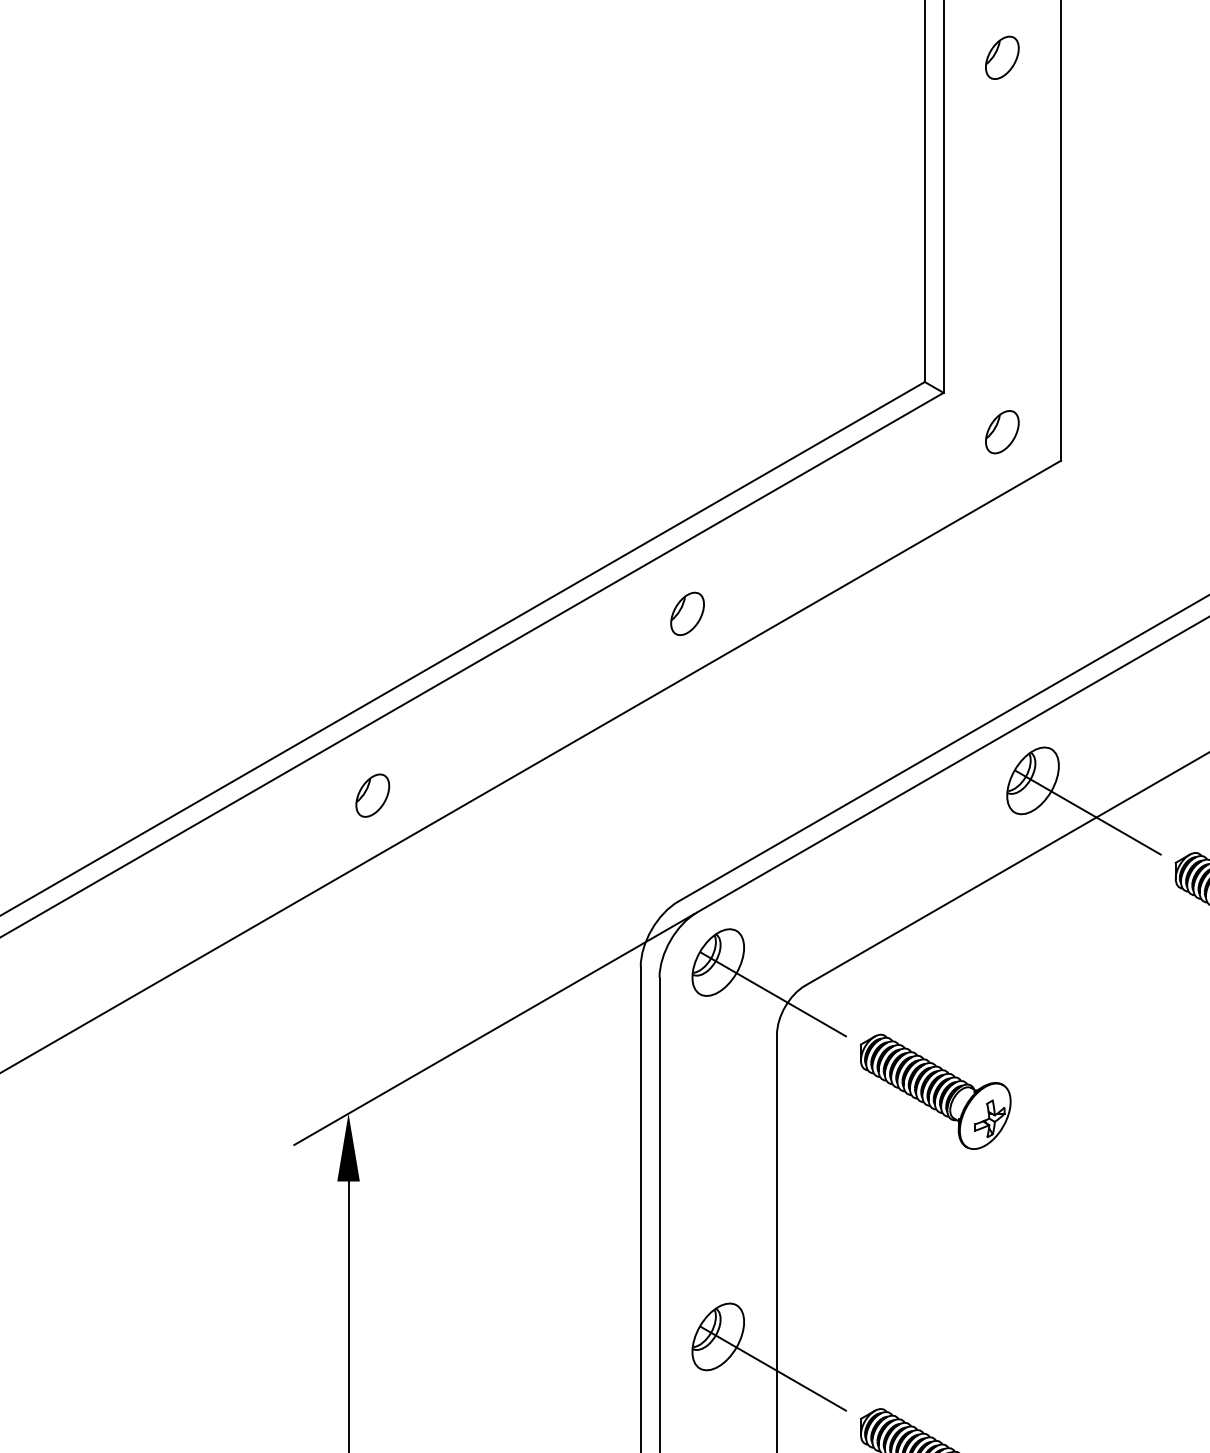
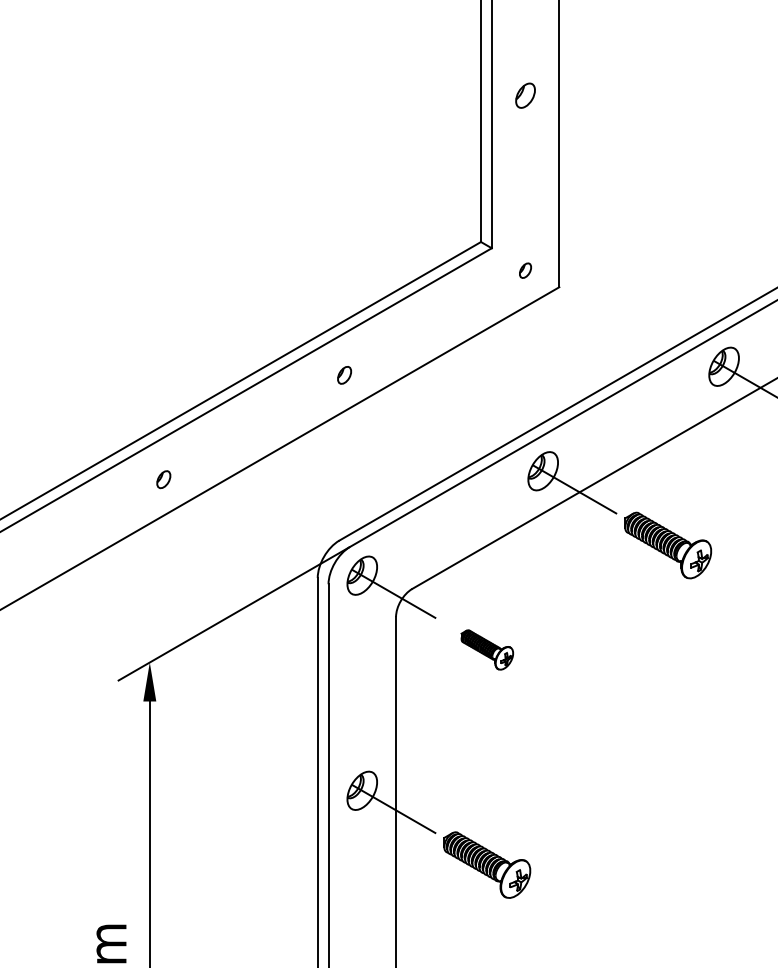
part: (1002, 57) -> (525, 95), moved
part: (1002, 431) -> (525, 270), size x0.6
part: (687, 614) -> (344, 375), size x0.7
part: (372, 795) -> (163, 479), size x0.7
part: (936, 1091) -> (487, 649), size x0.6

